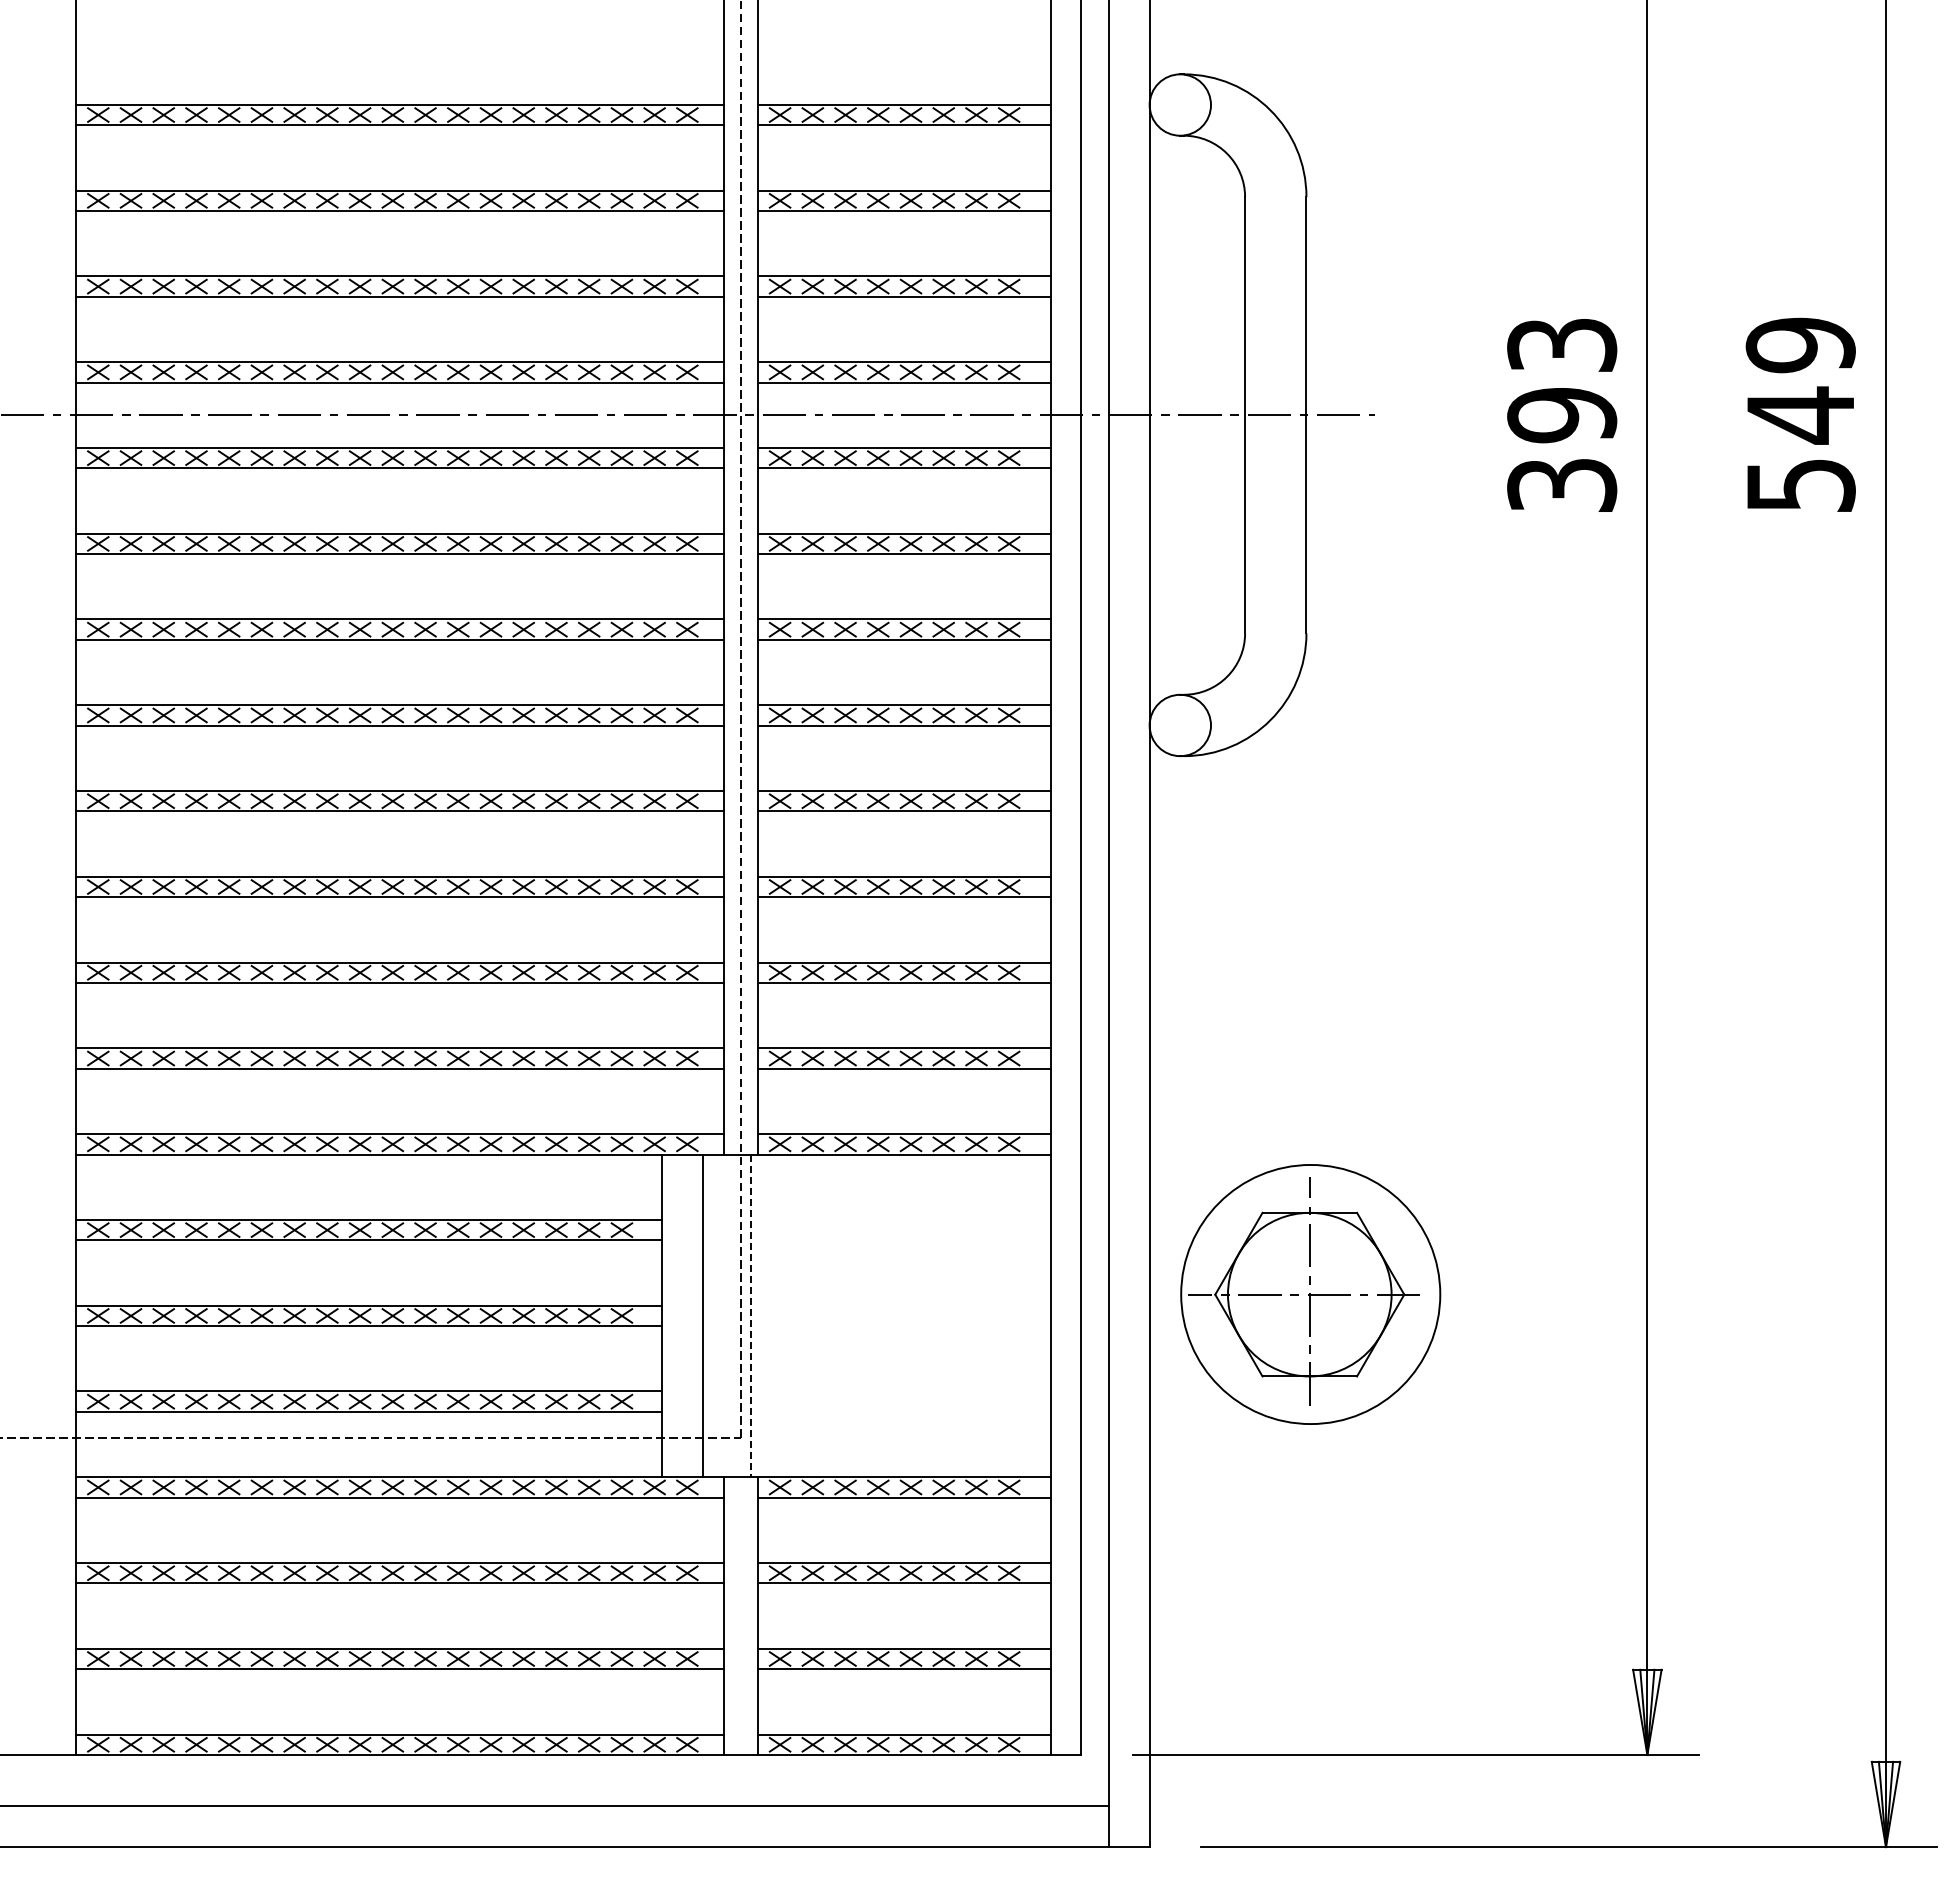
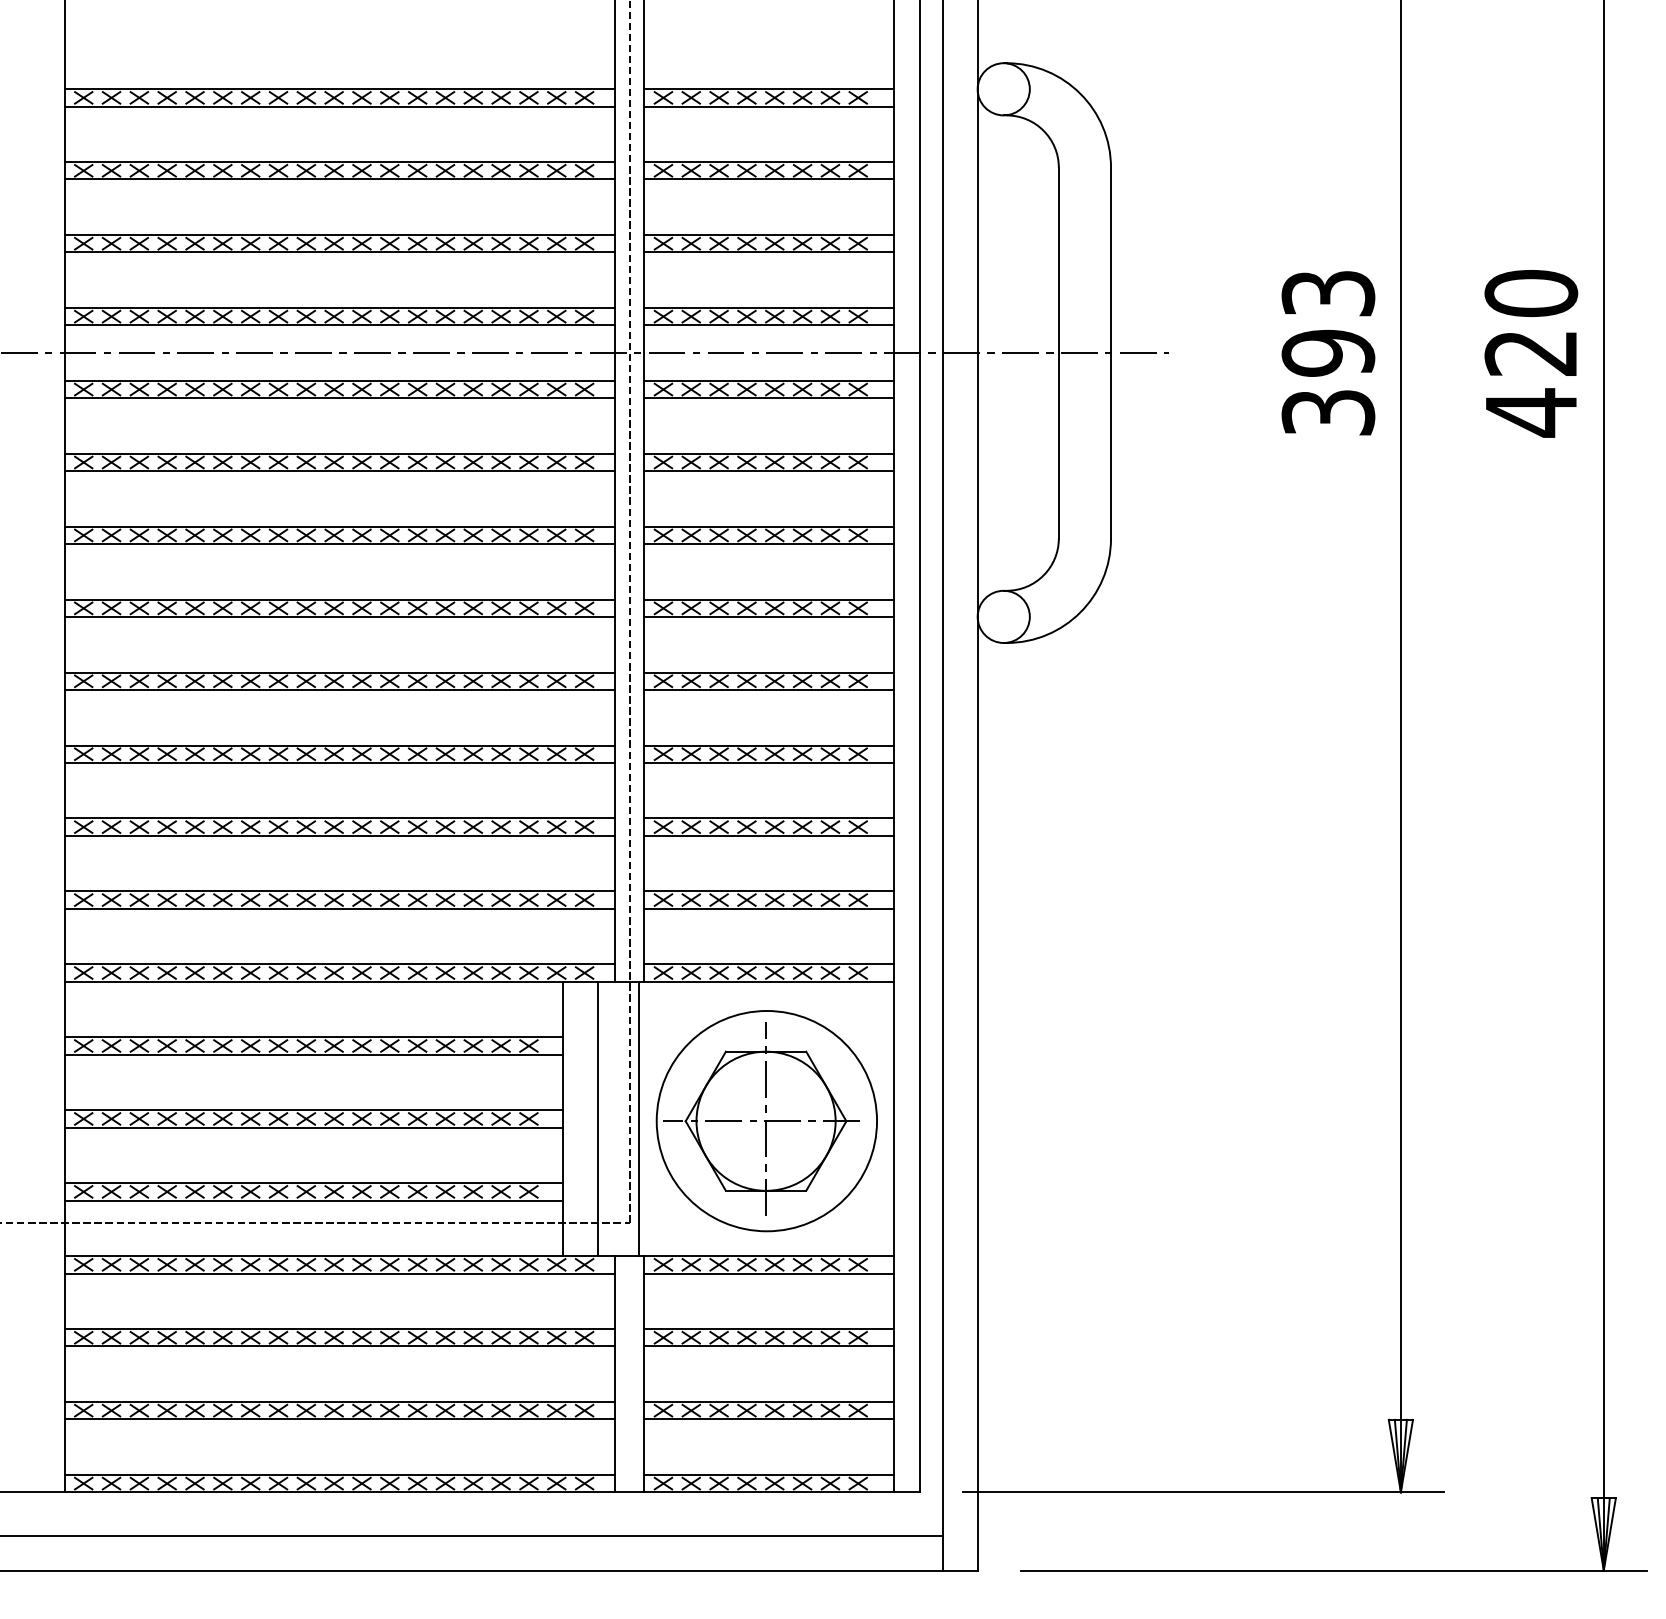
text: (1800, 415) -> (1531, 353), 549 -> 420
part: (1310, 1294) -> (766, 1121), moved
line: (750, 1316) -> (638, 1119), dashed -> solid

